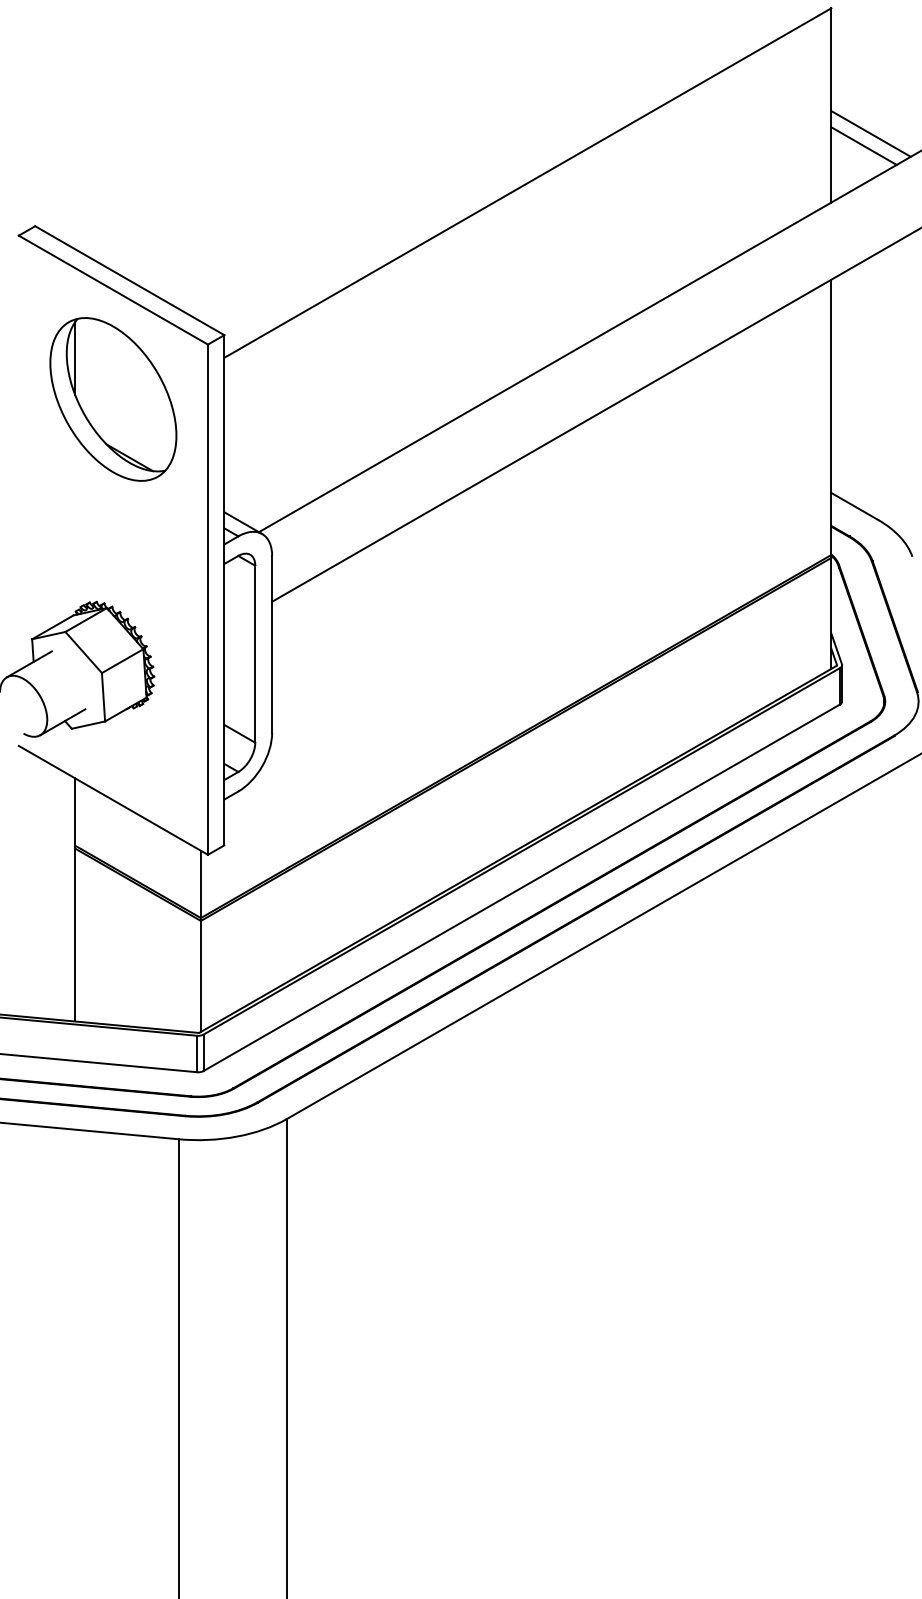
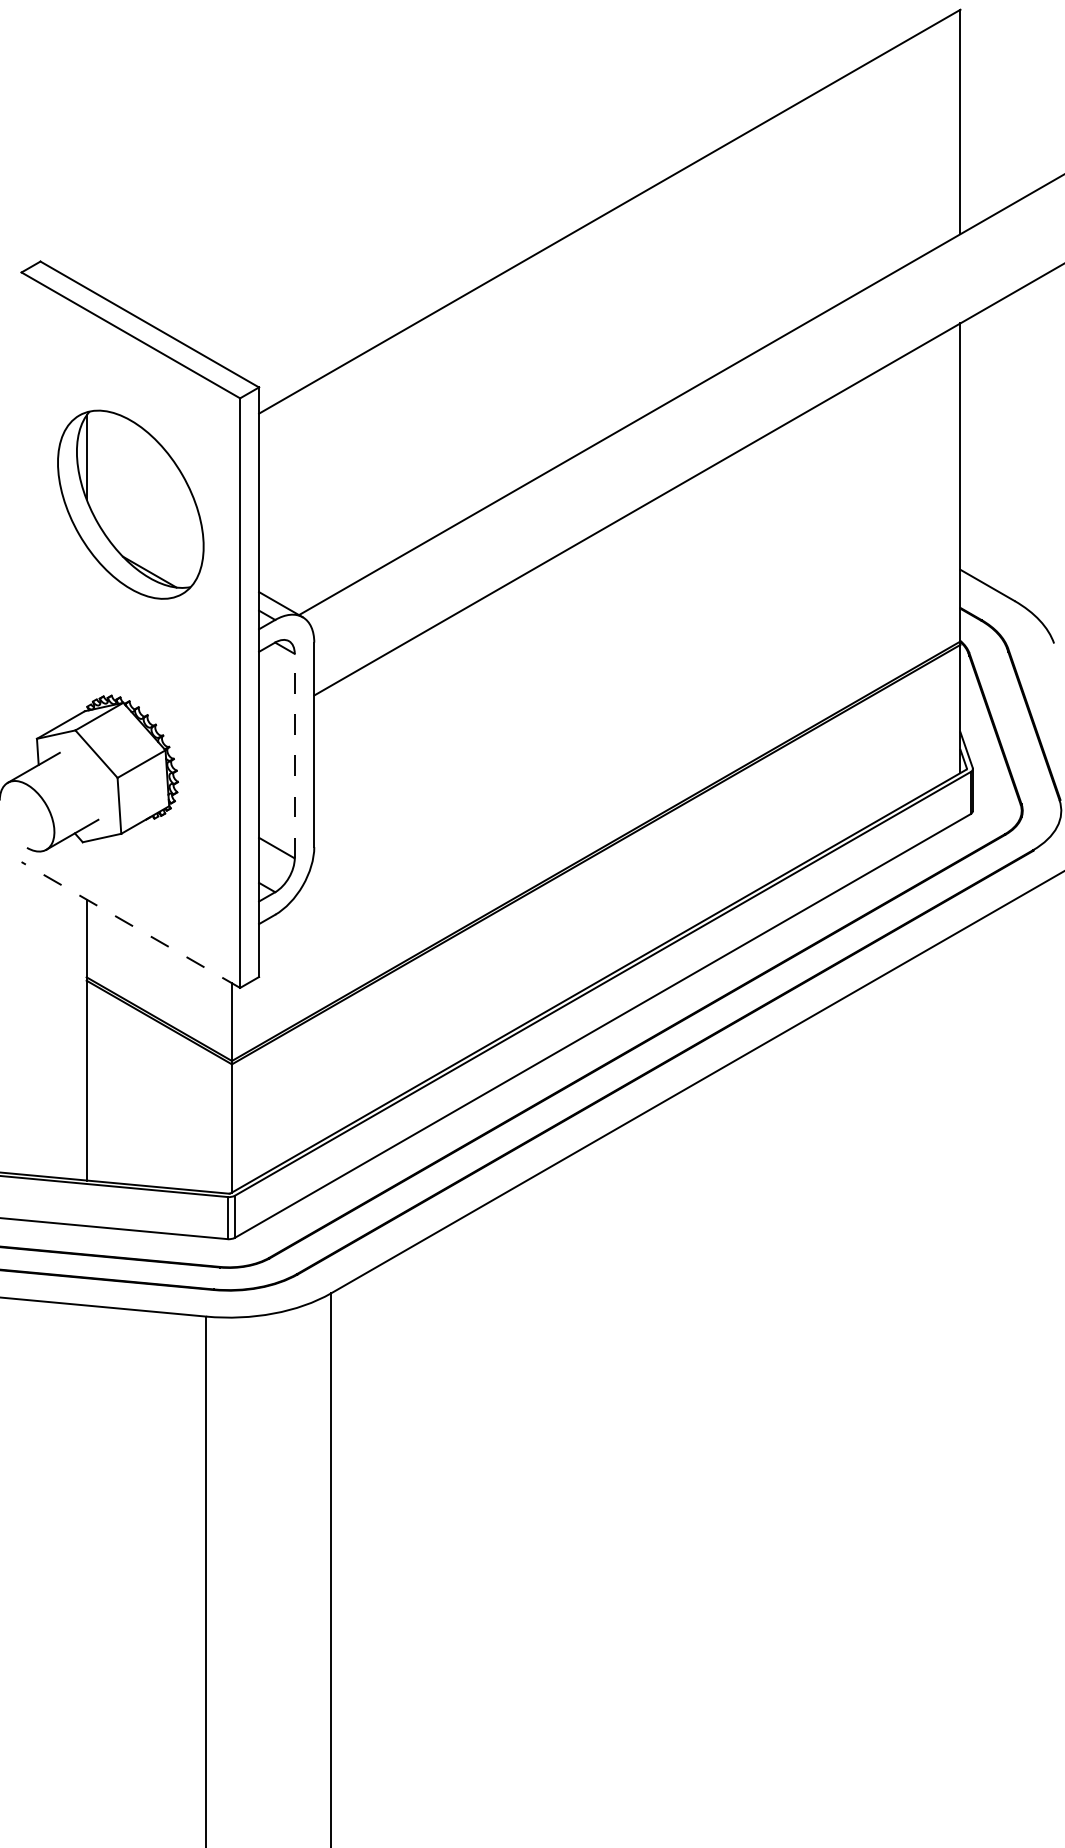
line: (871, 133) -> (1006, 154), removed
line: (863, 145) -> (997, 168), removed
part: (113, 399) -> (130, 504), moved
line: (255, 653) -> (294, 755), solid -> dashed
line: (113, 799) -> (130, 924), solid -> dashed

